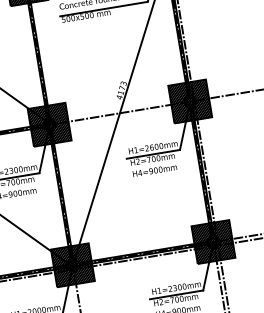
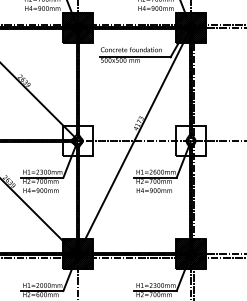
hatch: (189, 101) -> (190, 140), removed
hatch: (49, 124) -> (77, 140), removed

